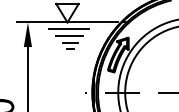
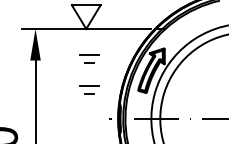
line: (69, 29) -> (88, 37), removed
line: (69, 36) -> (88, 46), removed
part: (70, 69) -> (89, 89), added

